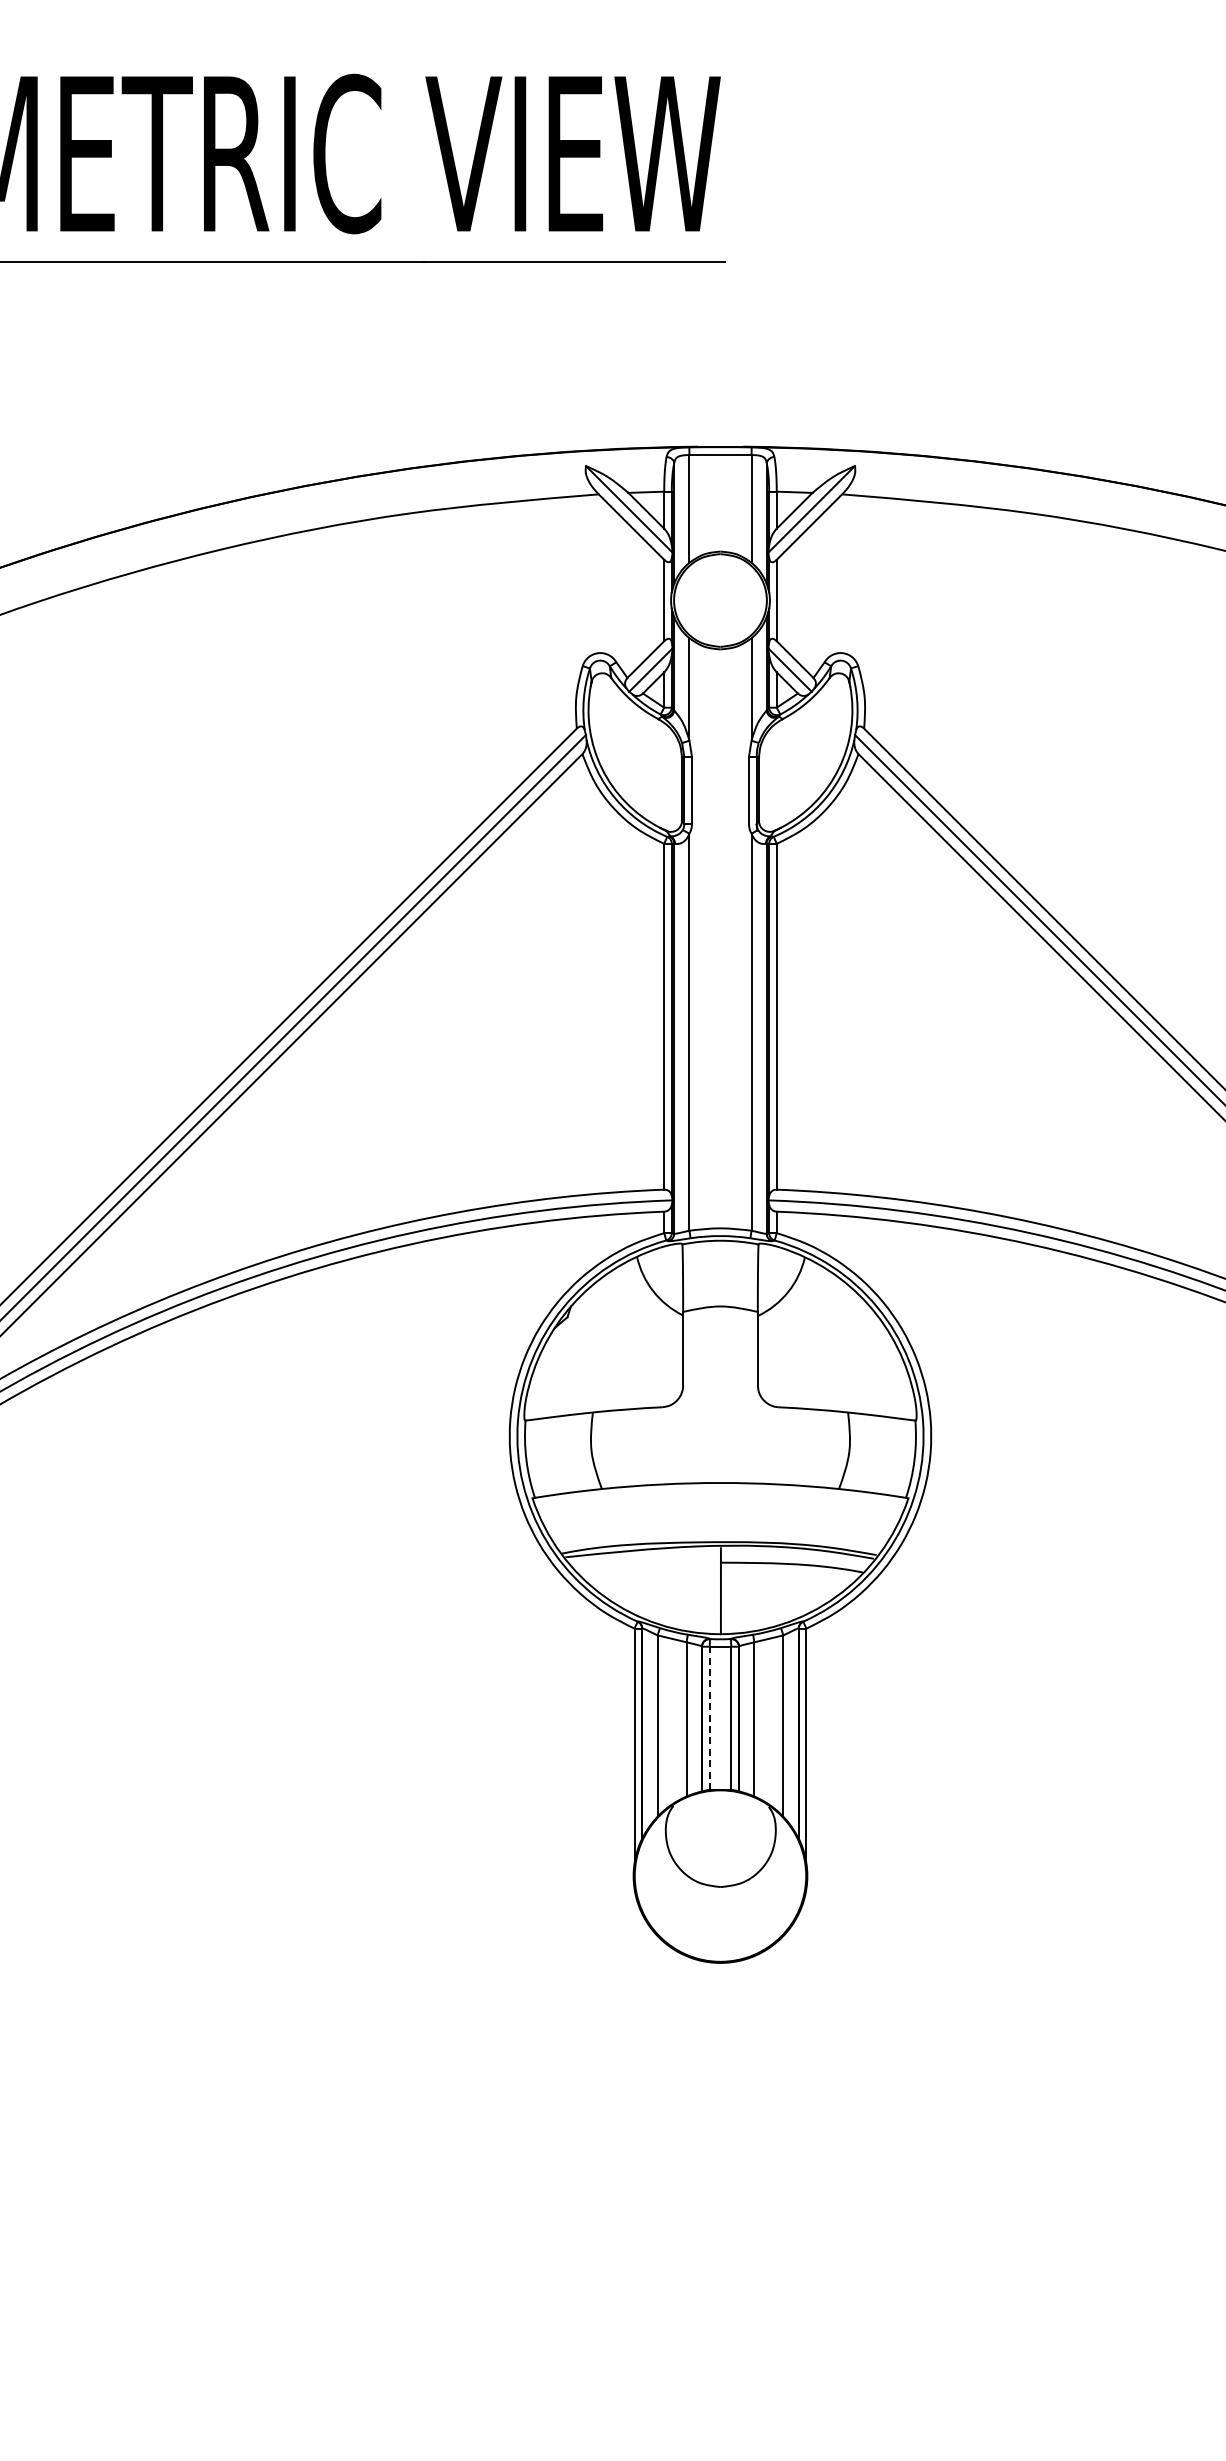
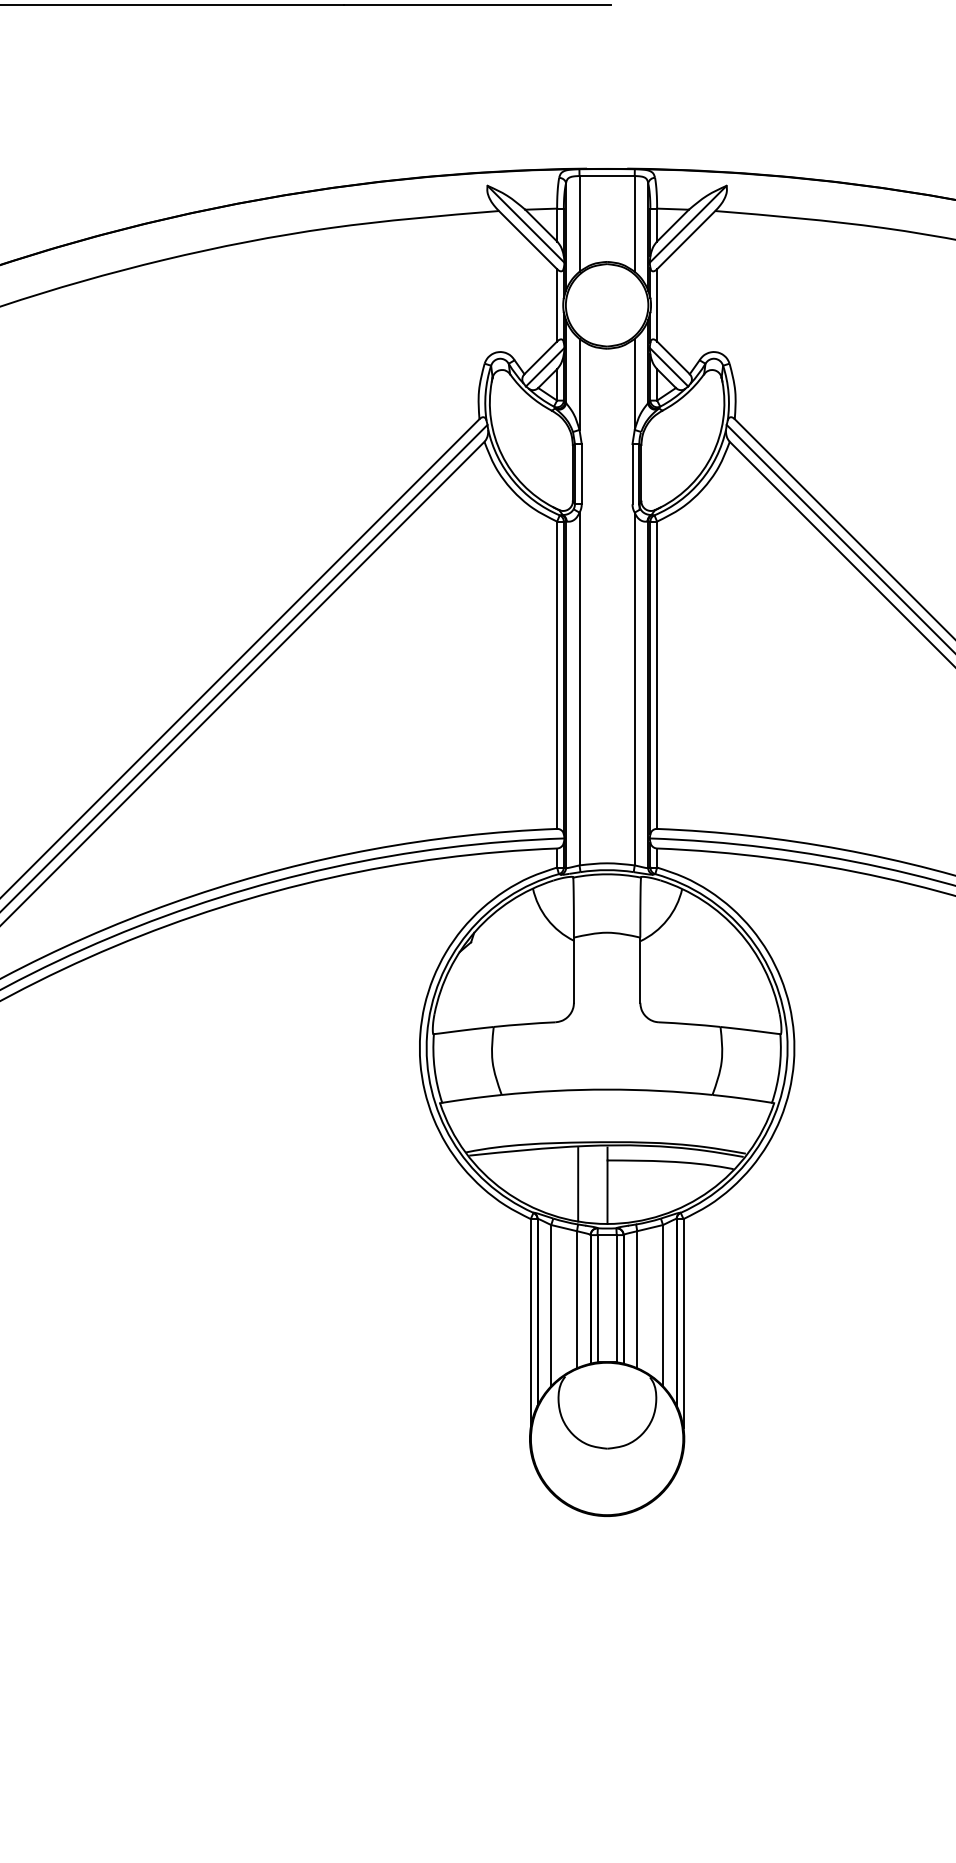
line: (687, 1589) -> (577, 1184), added
line: (709, 1718) -> (597, 1298), dashed -> solid

